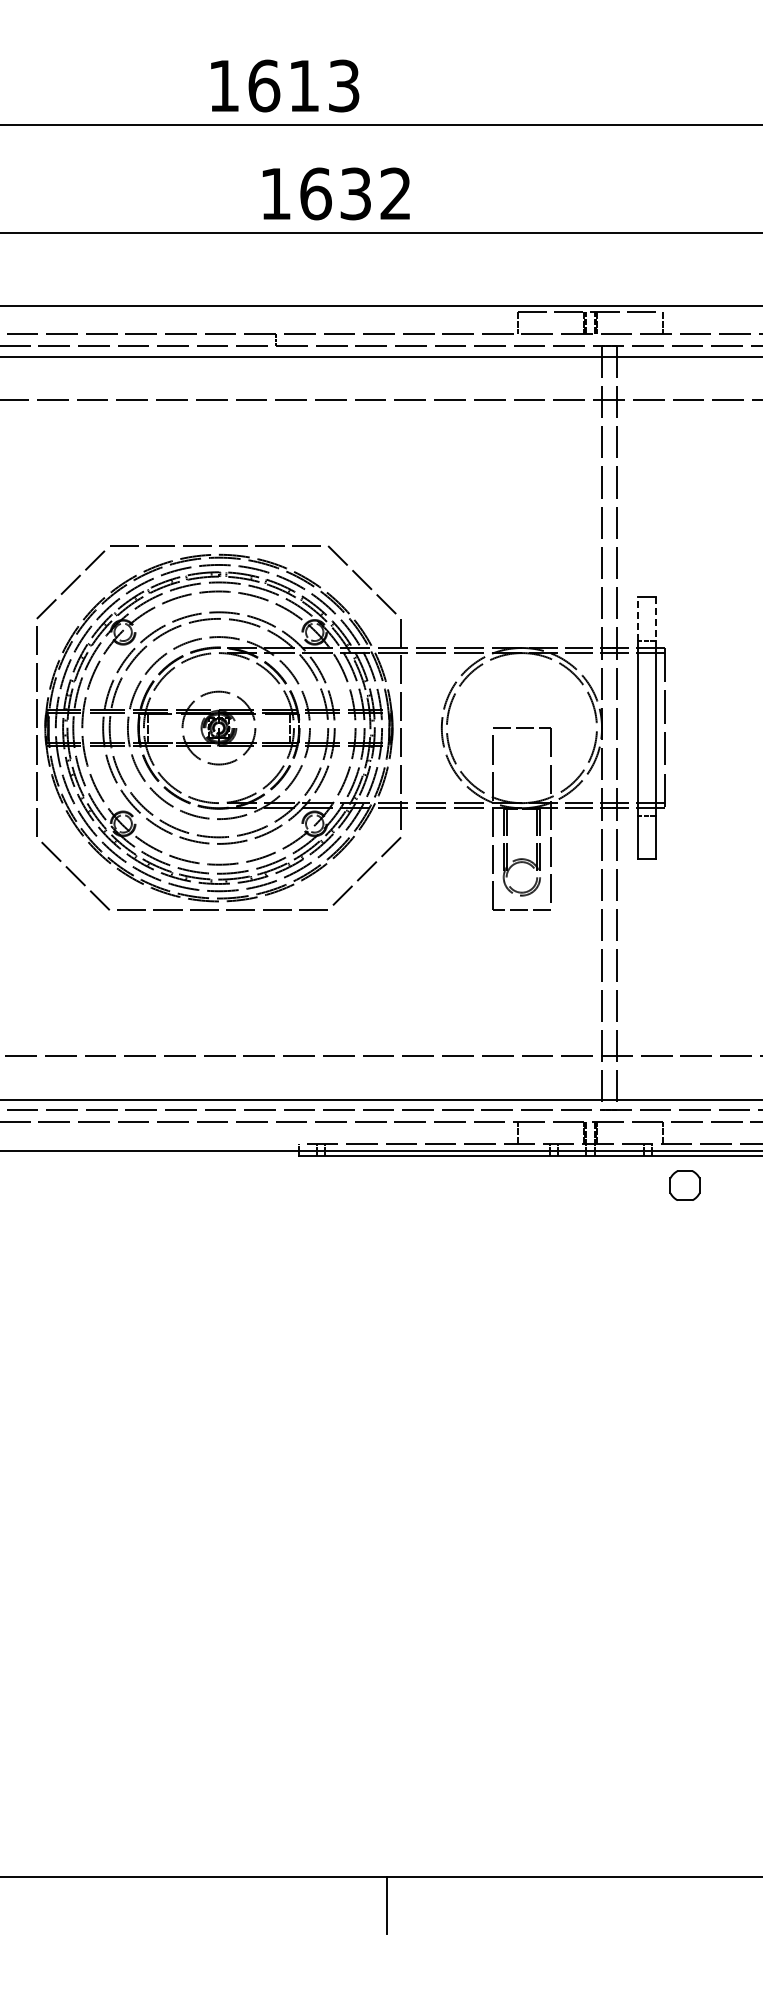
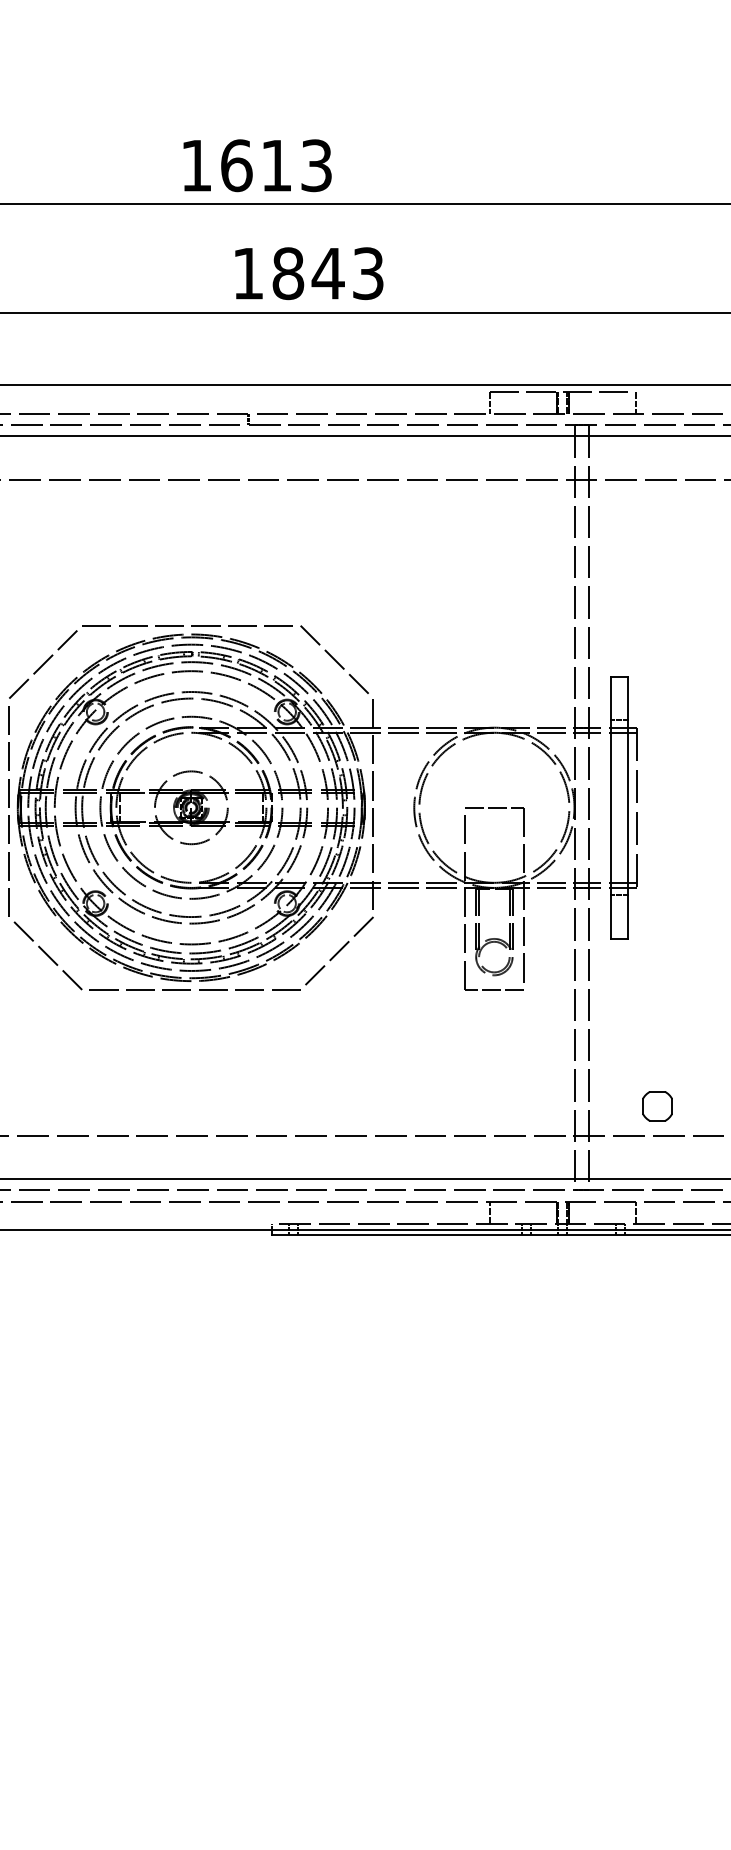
text: (355, 193) -> (327, 273), 1632 -> 1843
line: (638, 618) -> (610, 698), dashed -> solid
line: (655, 618) -> (627, 698), dashed -> solid
part: (684, 1185) -> (656, 1106), moved

